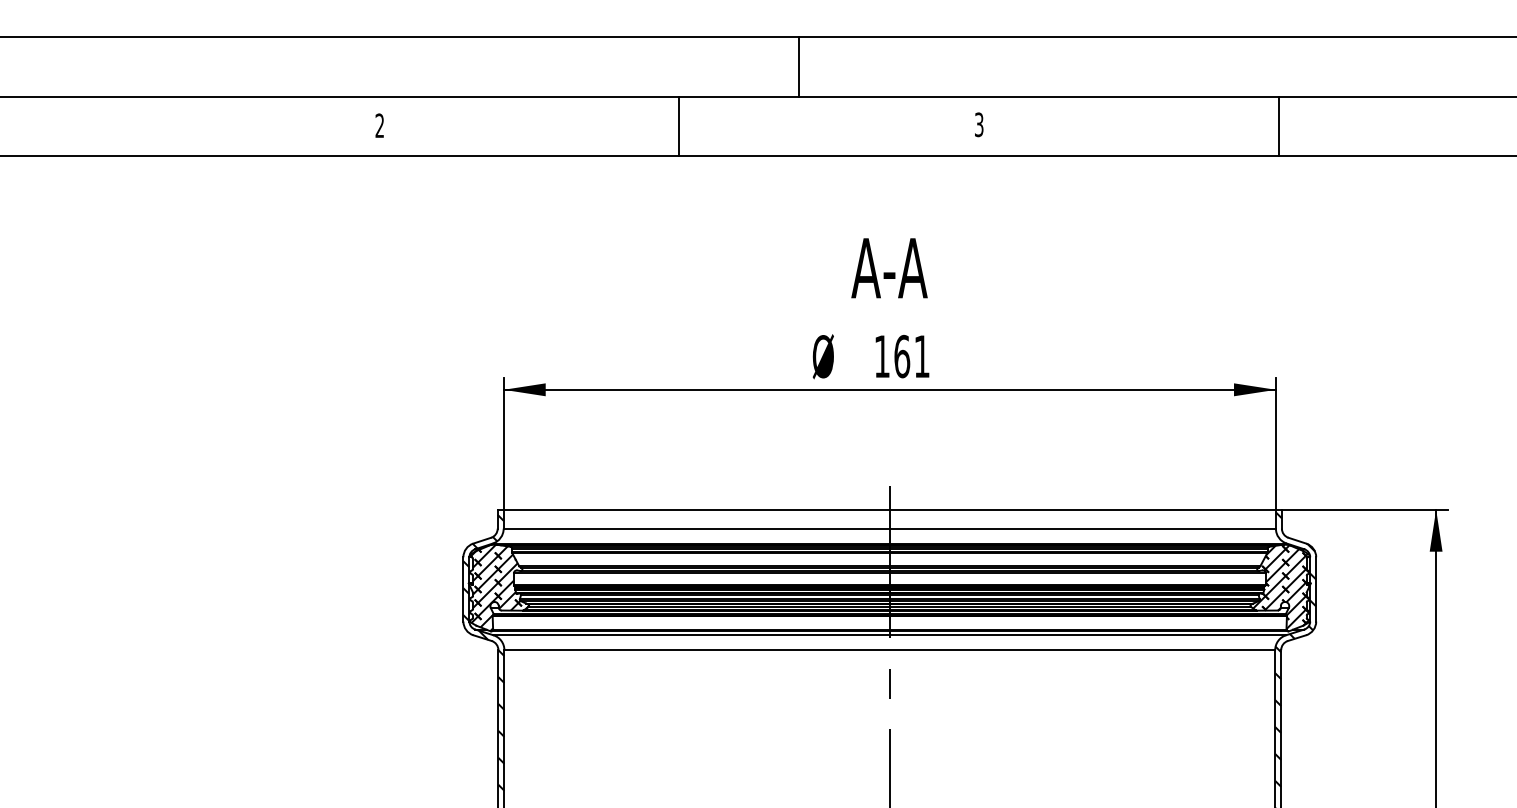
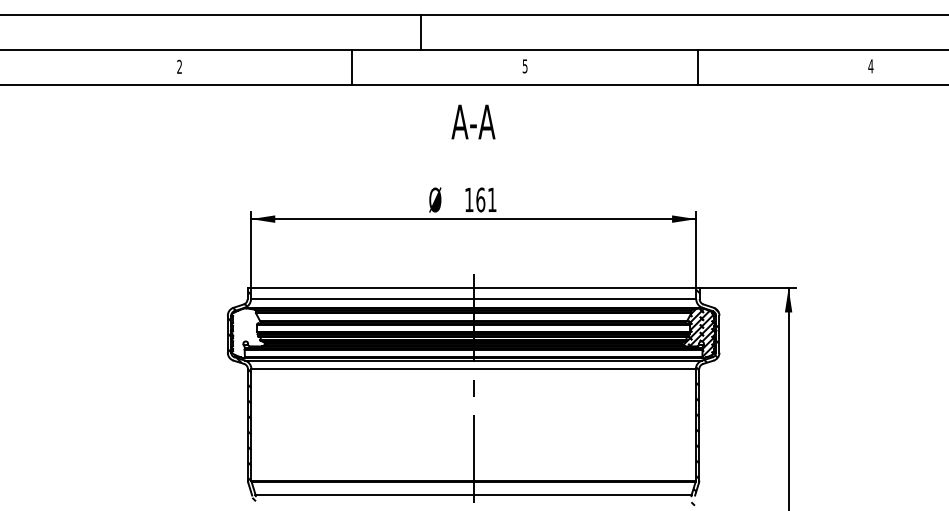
text: (979, 123) -> (525, 65), 3 -> 5
text: (889, 267) -> (473, 121), moved
hatch: (499, 588) -> (248, 333), removed

